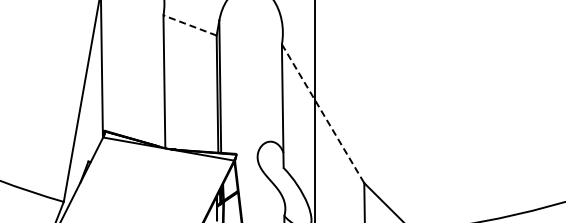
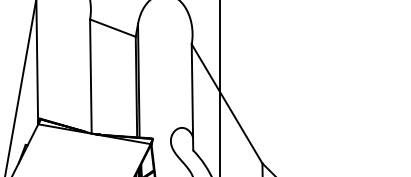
line: (189, 25) -> (112, 28), dashed -> solid
line: (323, 113) -> (227, 103), dashed -> solid

